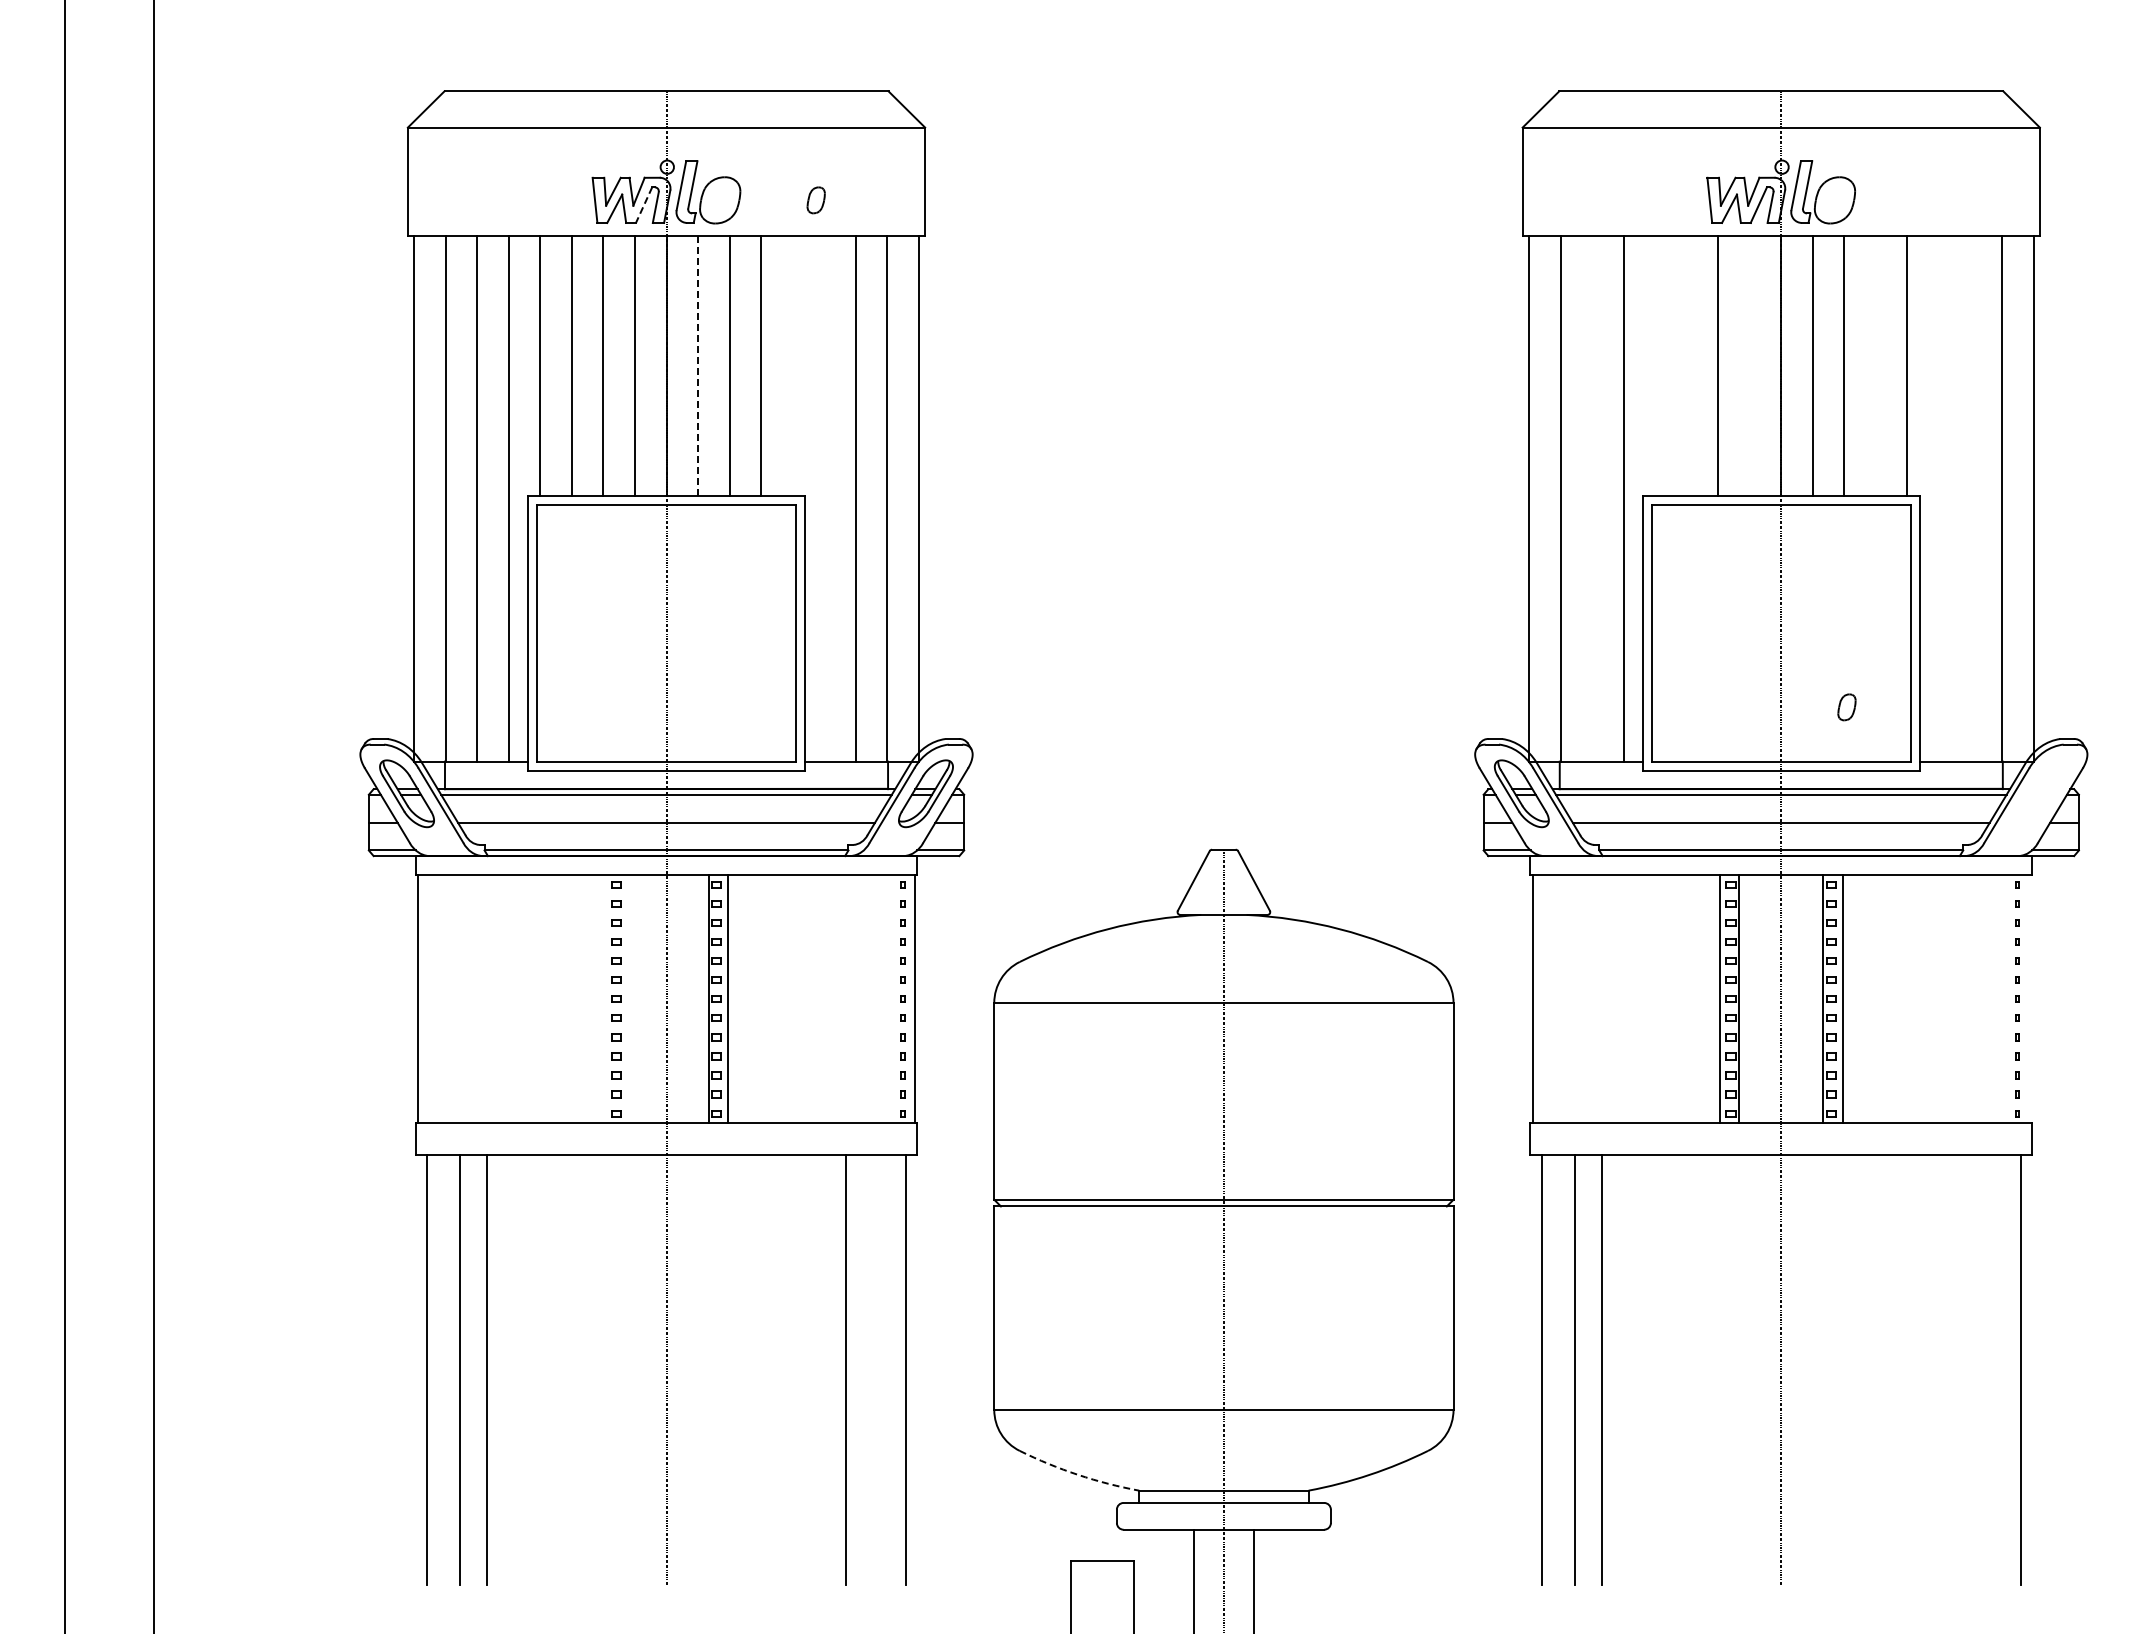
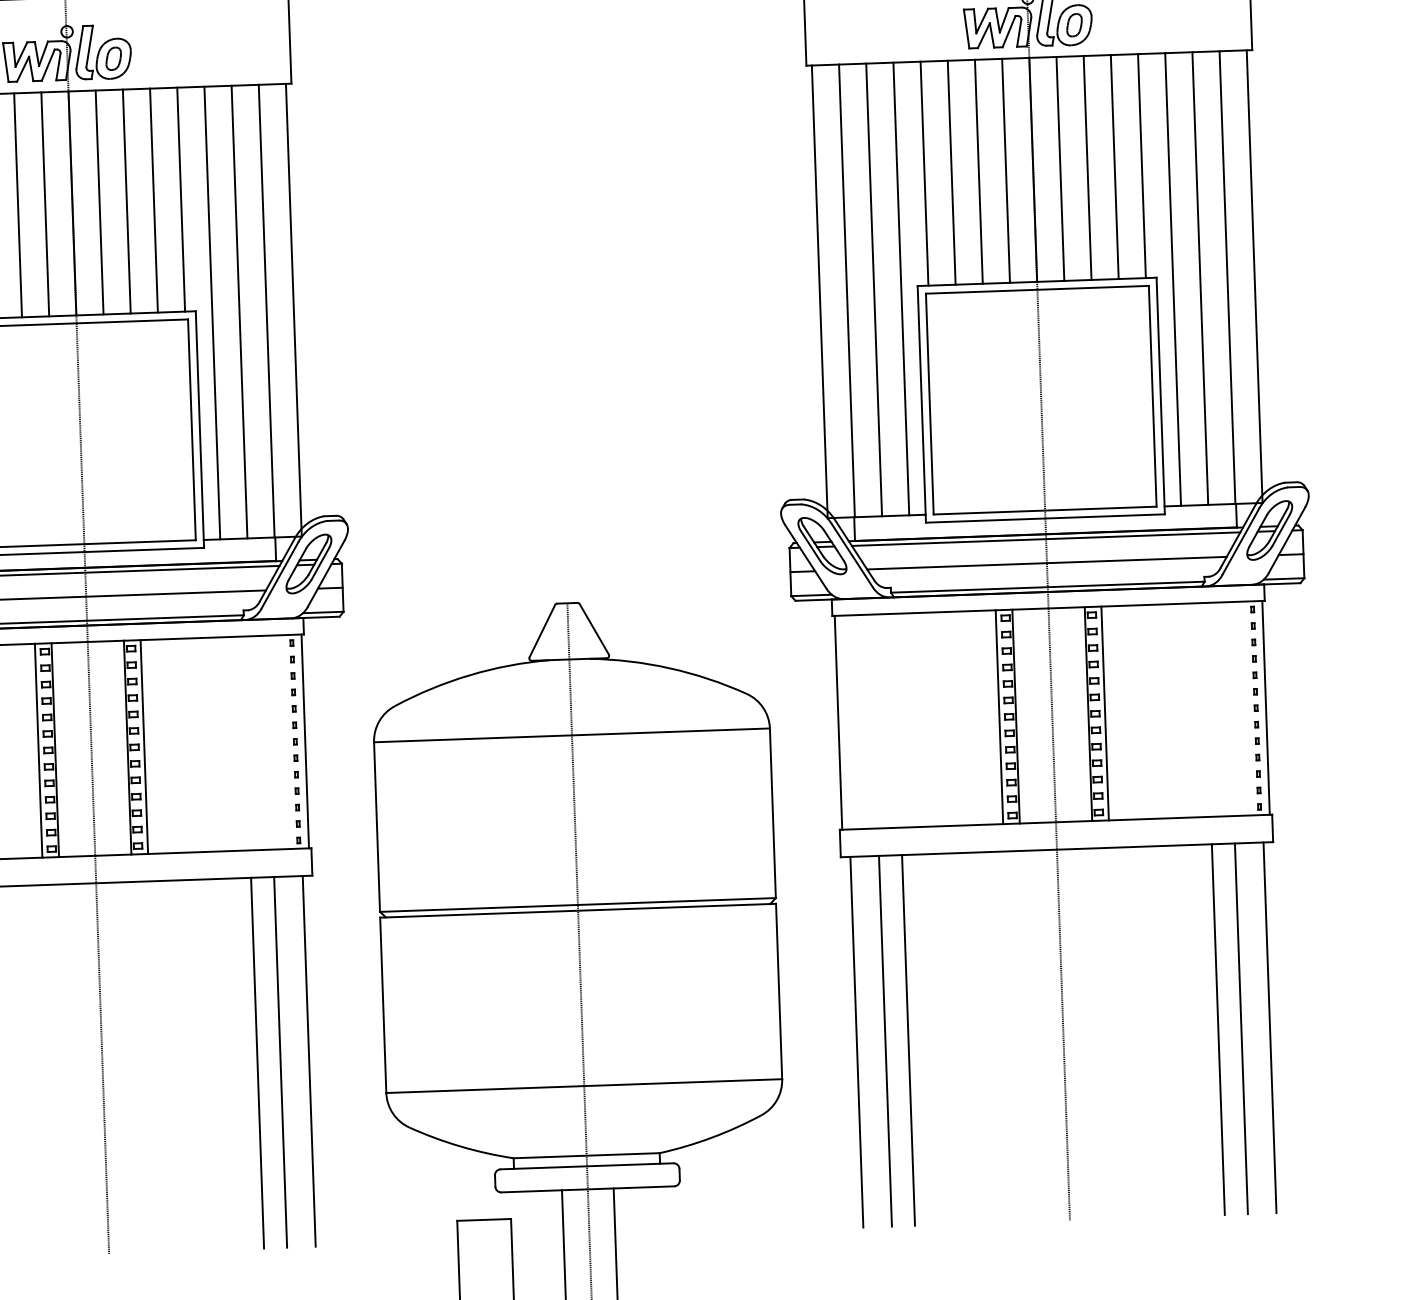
part: (815, 200) -> (113, 58), moved
line: (644, 205) -> (48, 65), dashed -> solid
line: (698, 366) -> (100, 202), dashed -> solid
line: (792, 366) -> (181, 199), added
line: (1655, 366) -> (924, 173), added
line: (1686, 366) -> (951, 172), added
line: (1749, 366) -> (1005, 171), added
line: (1875, 366) -> (1114, 167), added
line: (824, 498) -> (212, 312), added
line: (1592, 498) -> (874, 289), added
line: (1938, 498) -> (1172, 279), added
line: (1970, 498) -> (1200, 278), added
part: (1846, 707) -> (1074, 25), moved
part: (2040, 793) -> (1269, 530), added
line: (605, 999) -> (38, 750), added
line: (624, 999) -> (55, 750), added
line: (2029, 999) -> (1266, 708), added
line: (873, 1370) -> (281, 1062), added
line: (1961, 1370) -> (1218, 1029), added
line: (1987, 1370) -> (1241, 1029), added
arc: (1078, 1474) -> (460, 1146), dashed -> solid

